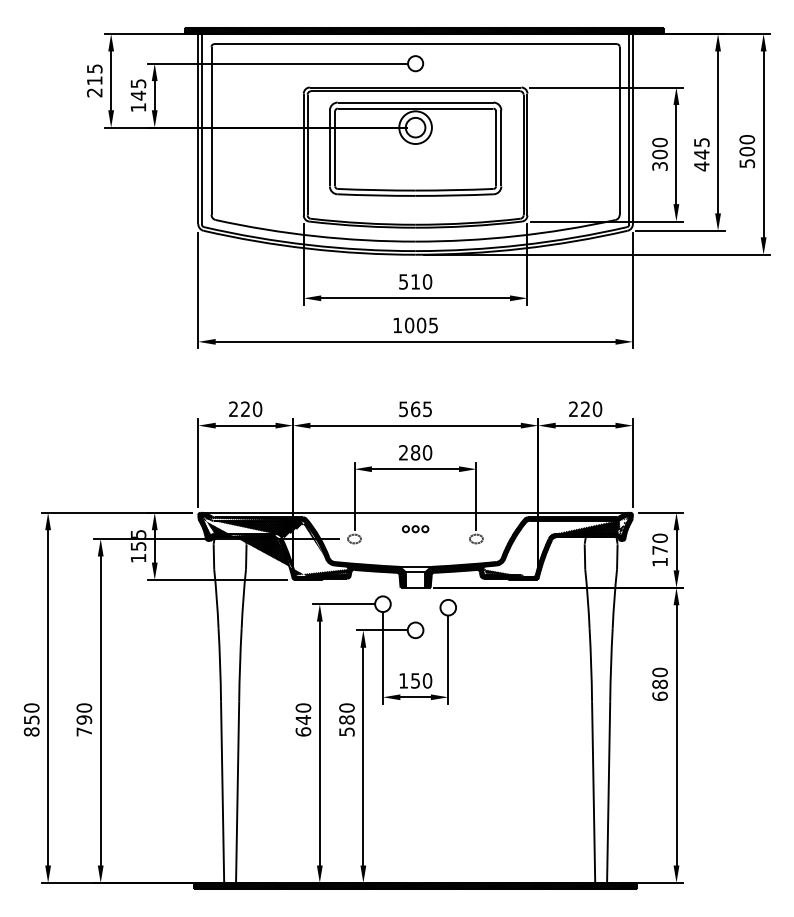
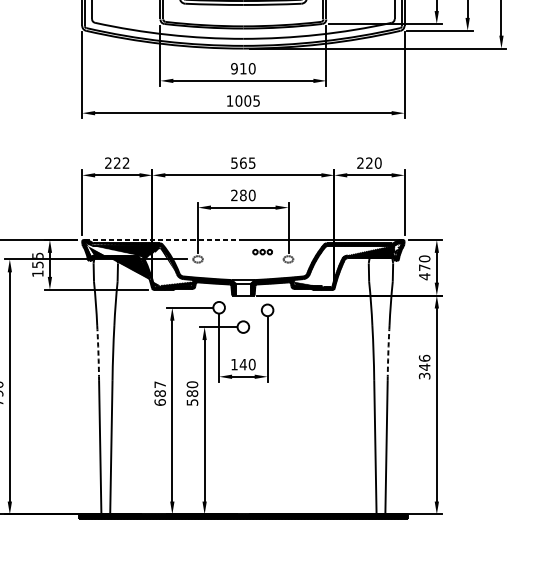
text: (403, 281) -> (234, 68), 510 -> 910
text: (257, 409) -> (126, 163), 220 -> 222
line: (308, 512) -> (163, 239), solid -> dashed
part: (415, 529) -> (262, 252), moved
text: (659, 562) -> (424, 276), 170 -> 470
arc: (220, 665) -> (98, 353), solid -> dashed
arc: (611, 665) -> (388, 353), solid -> dashed
text: (415, 680) -> (243, 364), 150 -> 140
text: (659, 683) -> (424, 366), 680 -> 346
text: (303, 713) -> (160, 388), 640 -> 687

